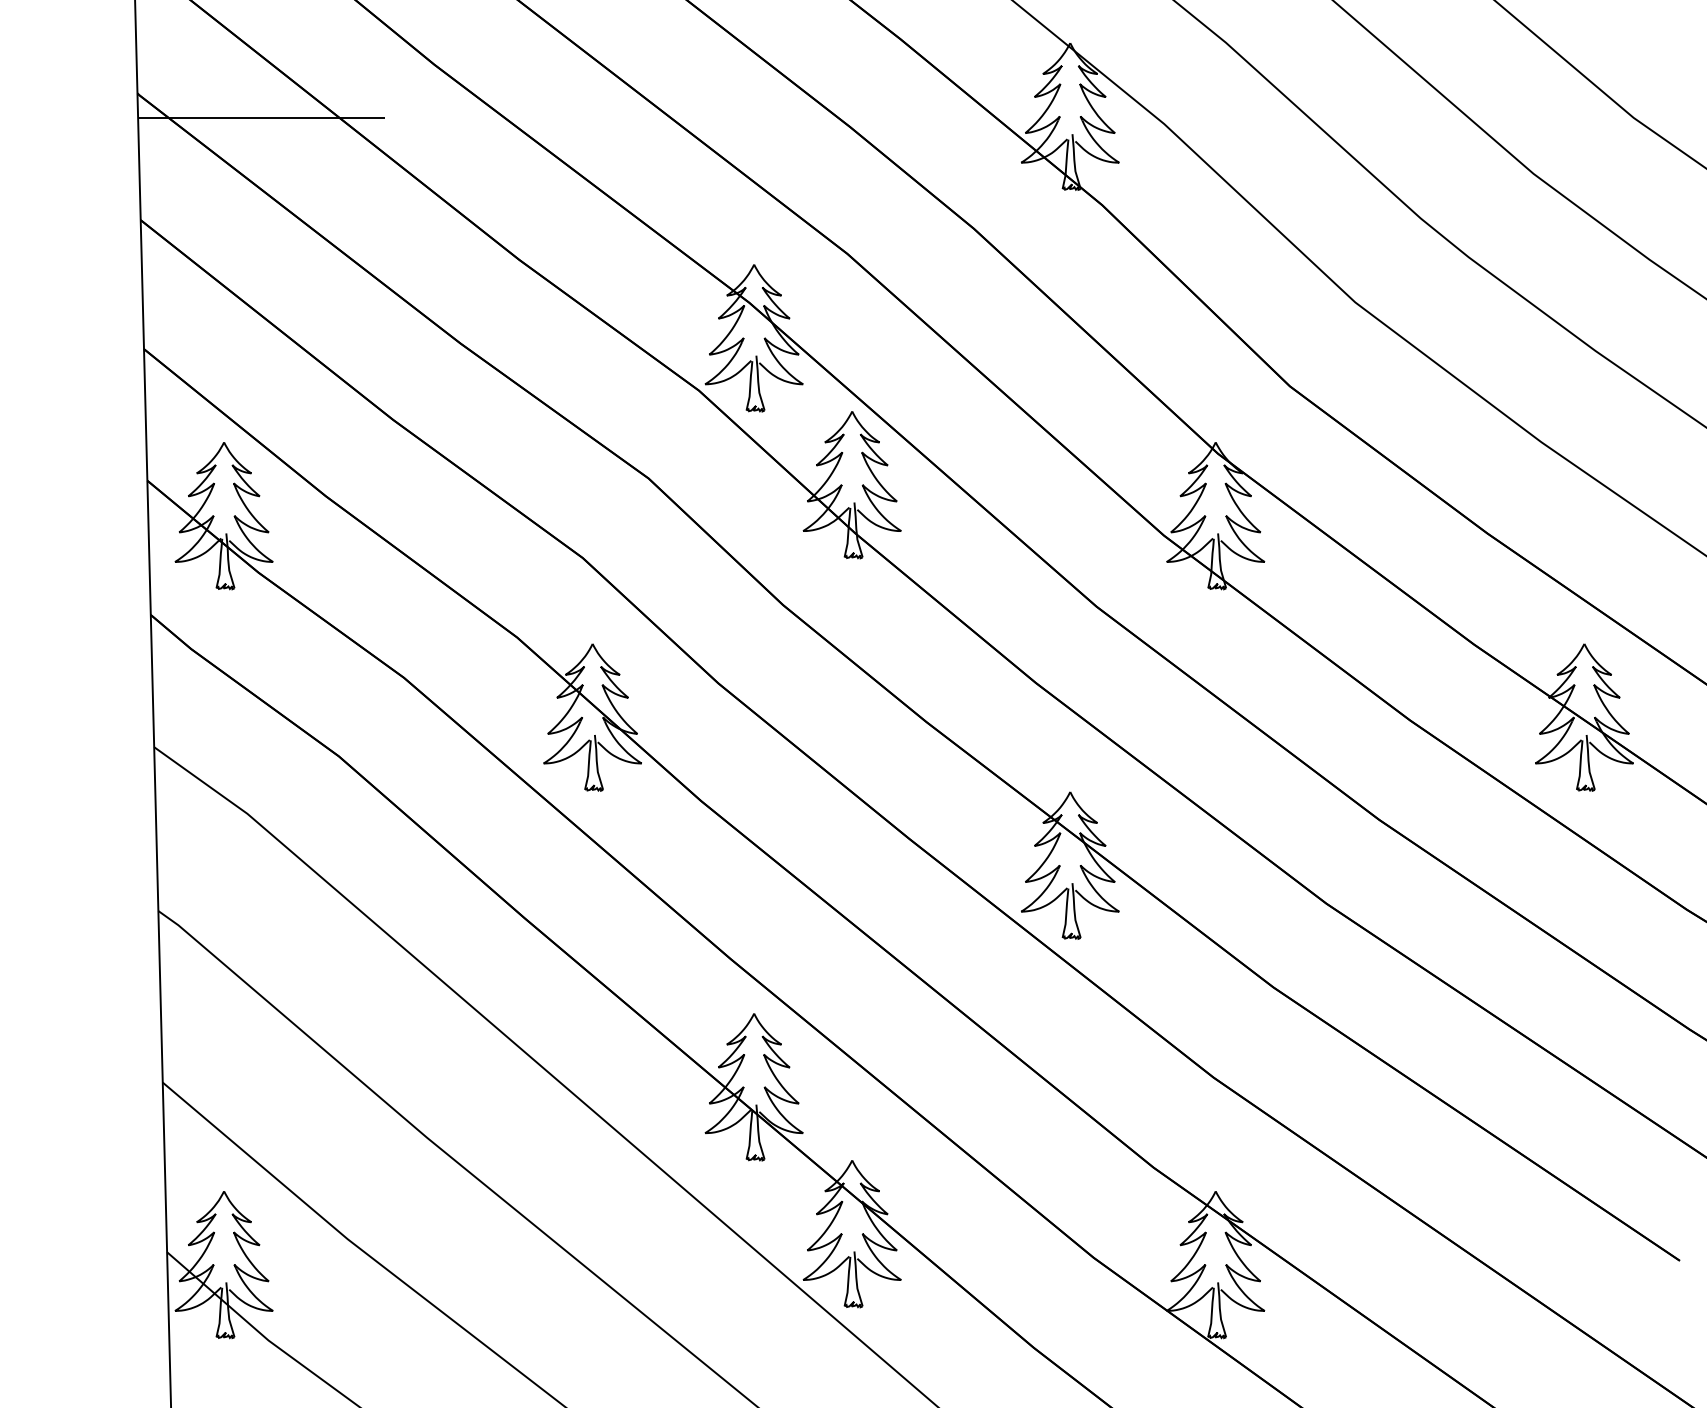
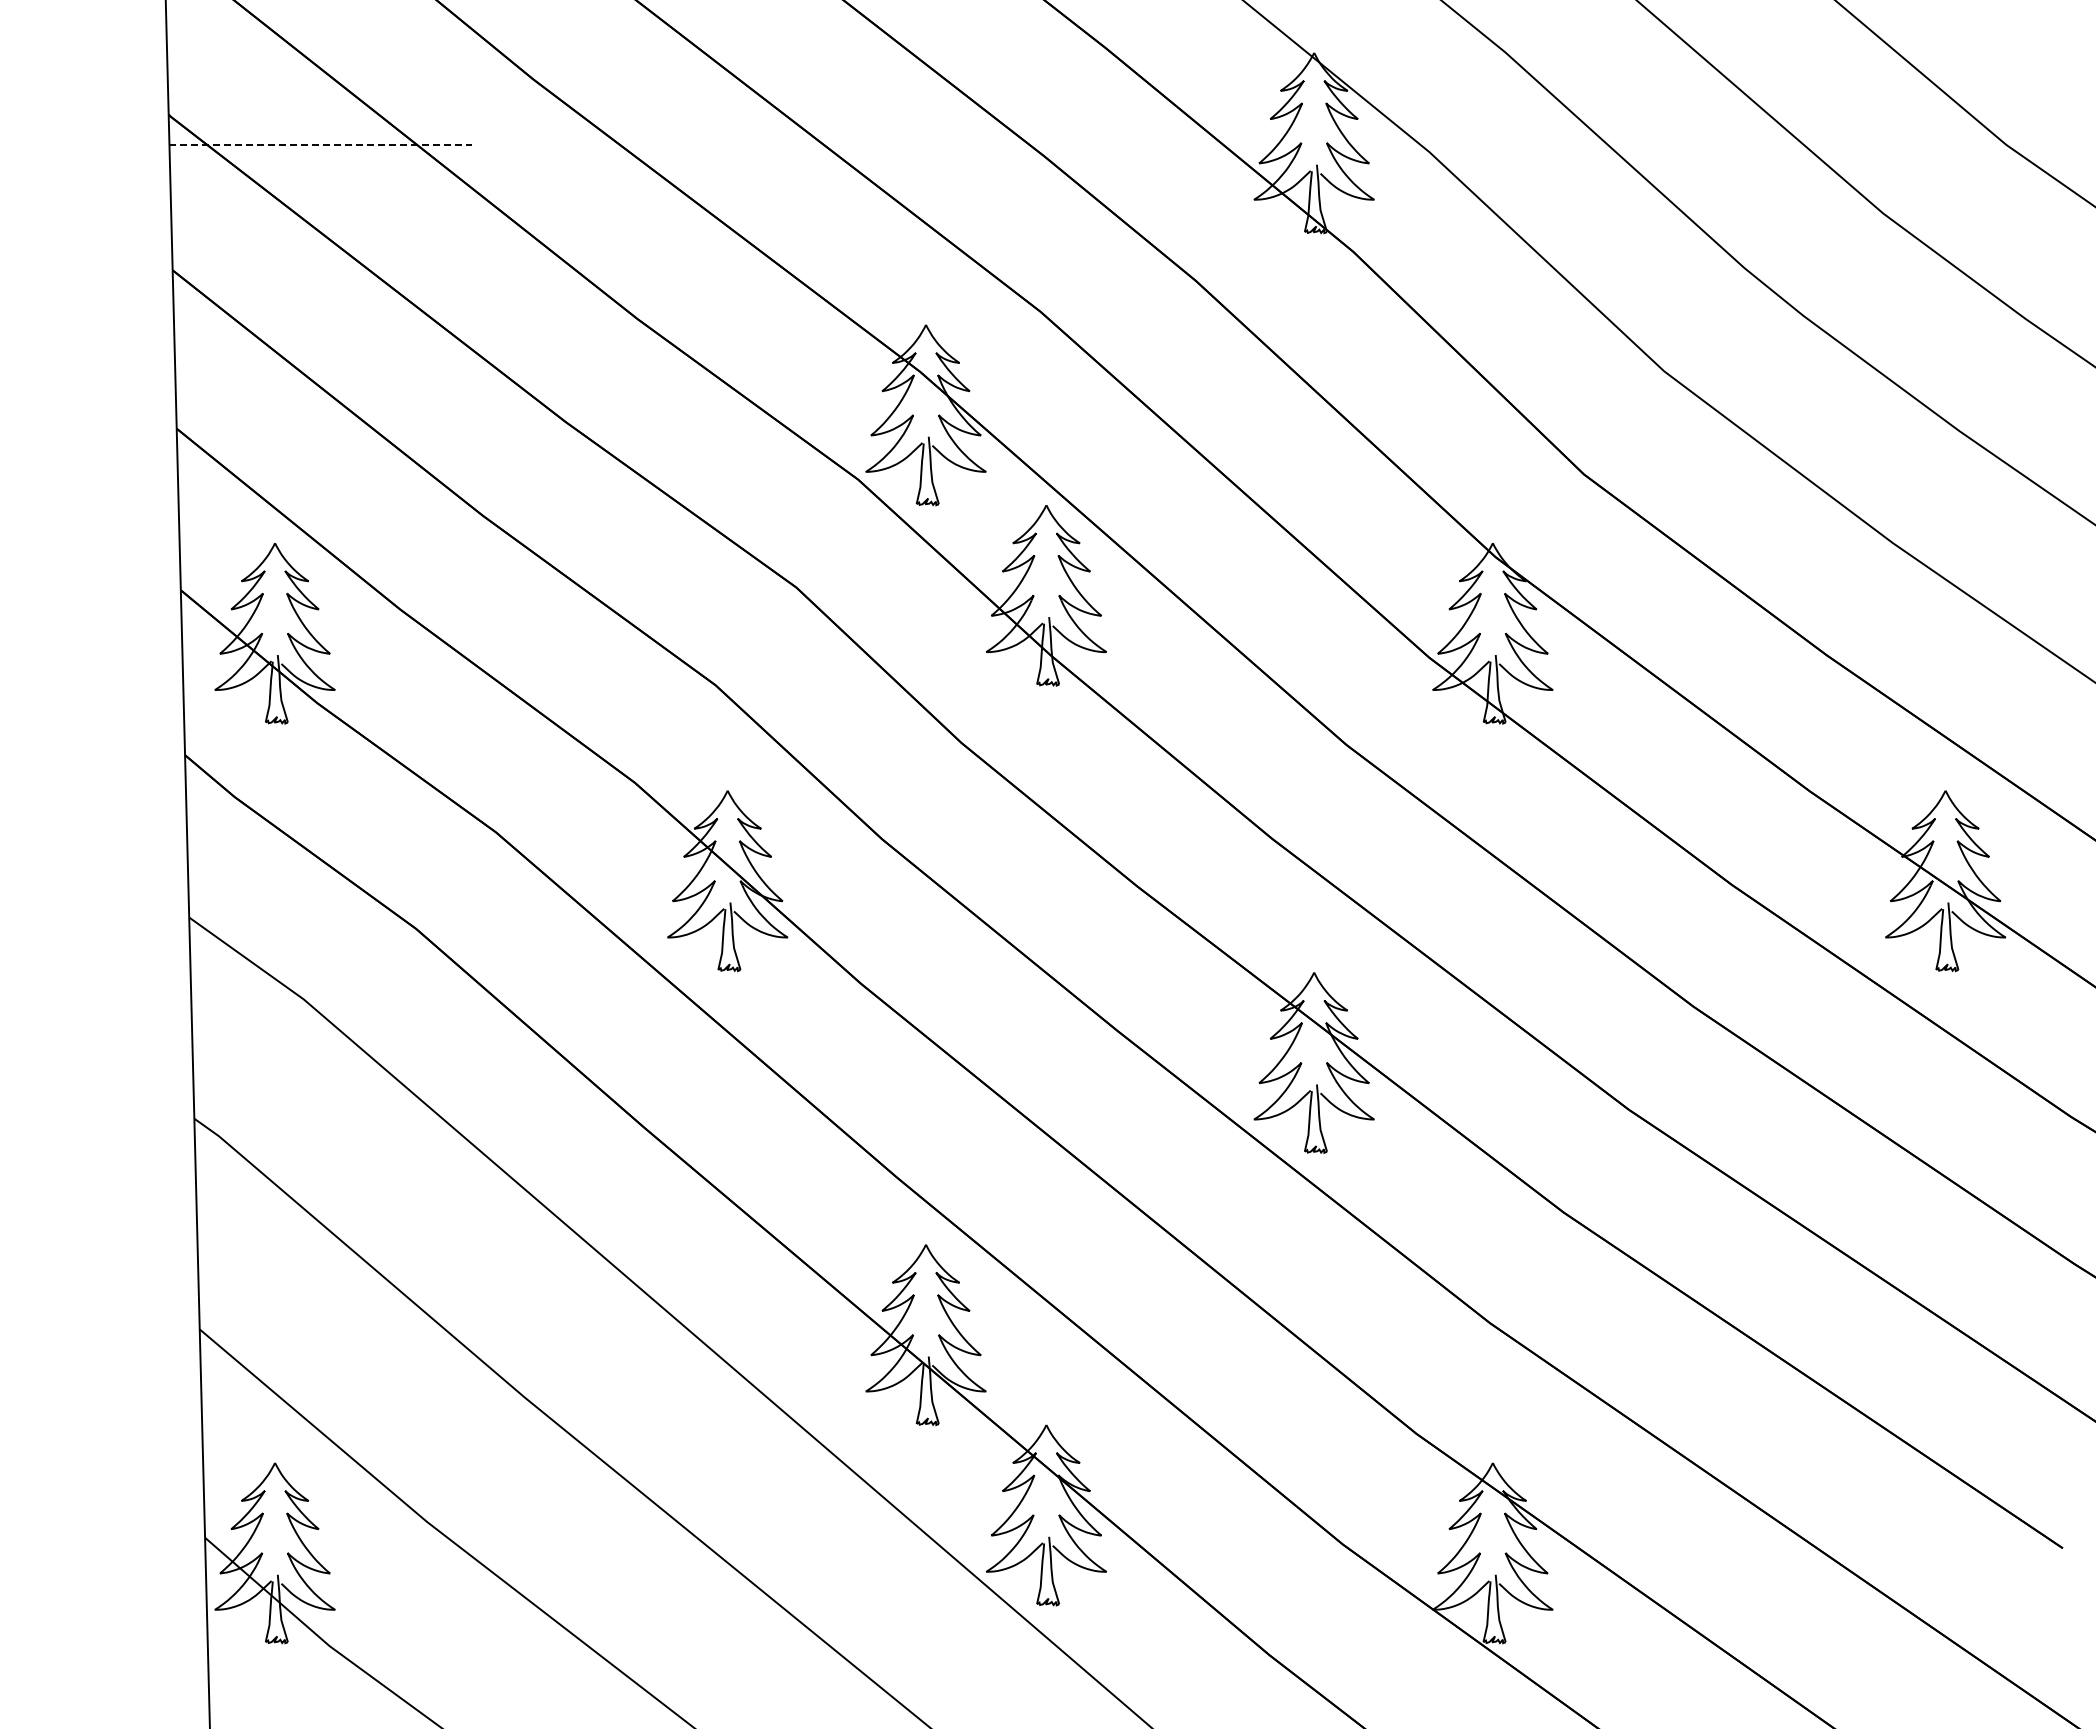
line: (261, 118) -> (321, 145), solid -> dashed

